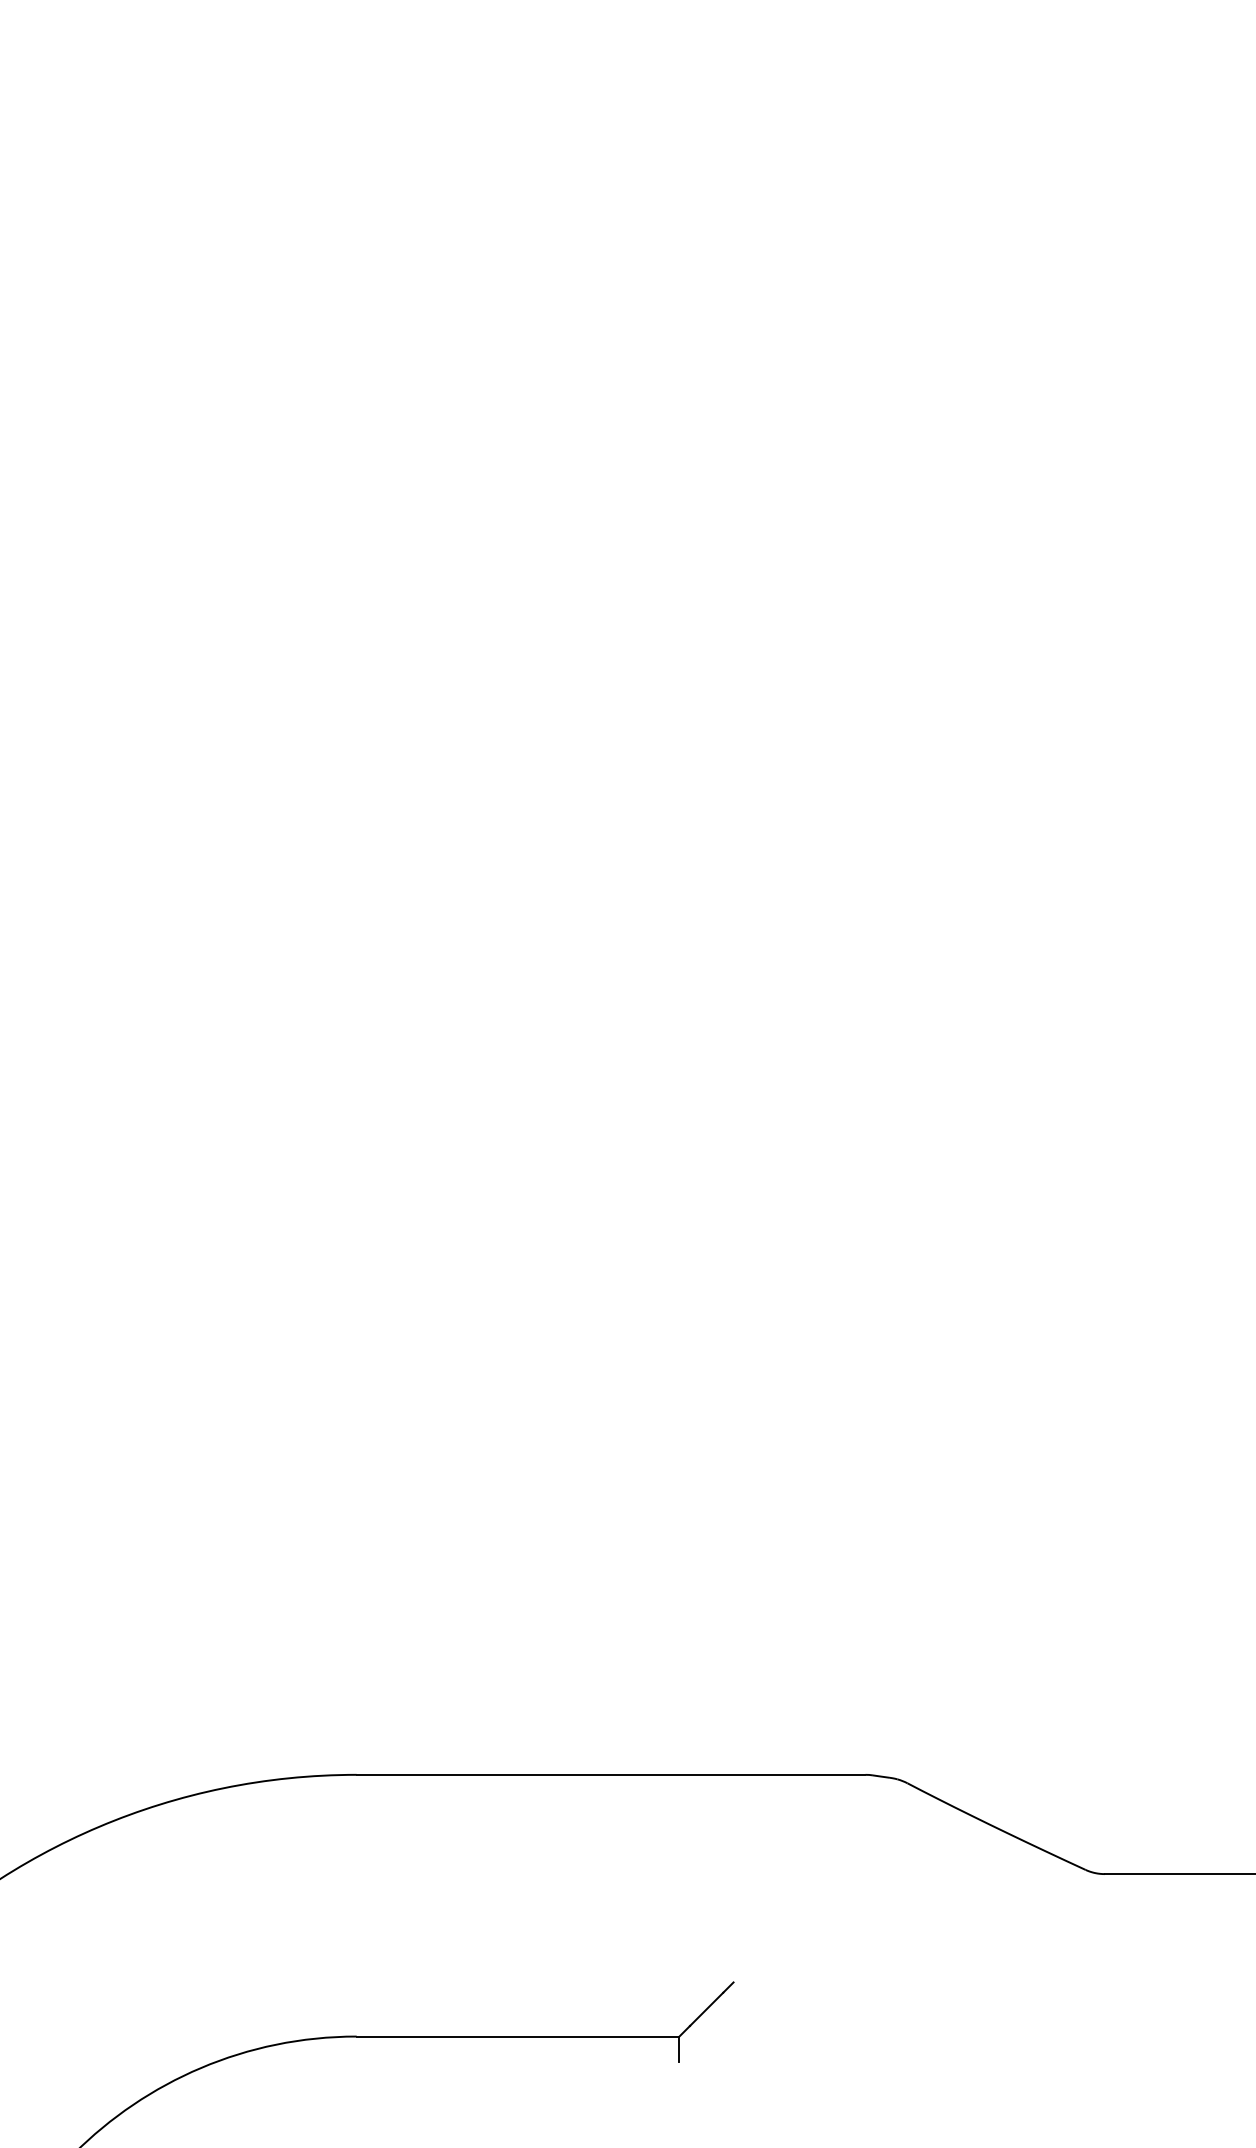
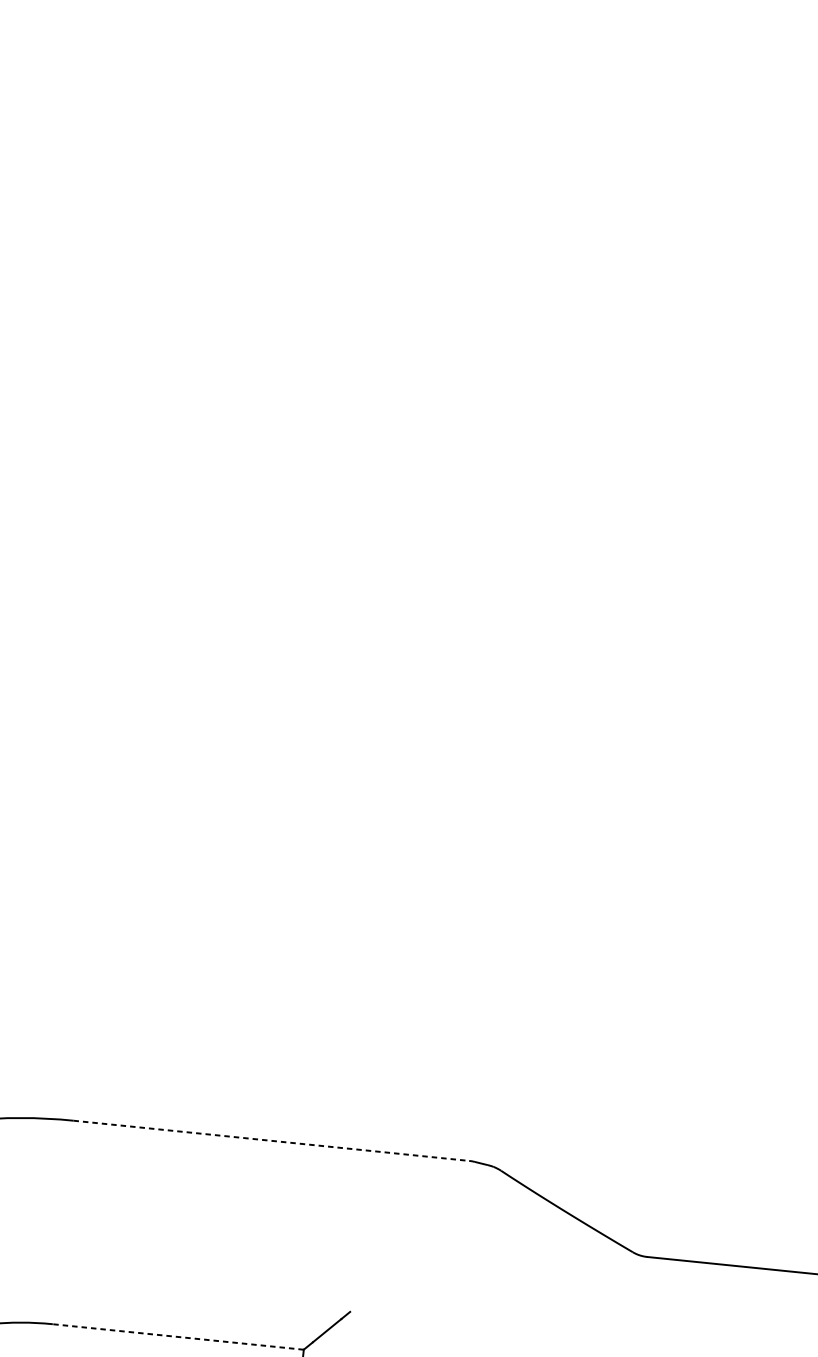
line: (611, 1774) -> (271, 1140), solid -> dashed
line: (517, 2036) -> (177, 1336), solid -> dashed

